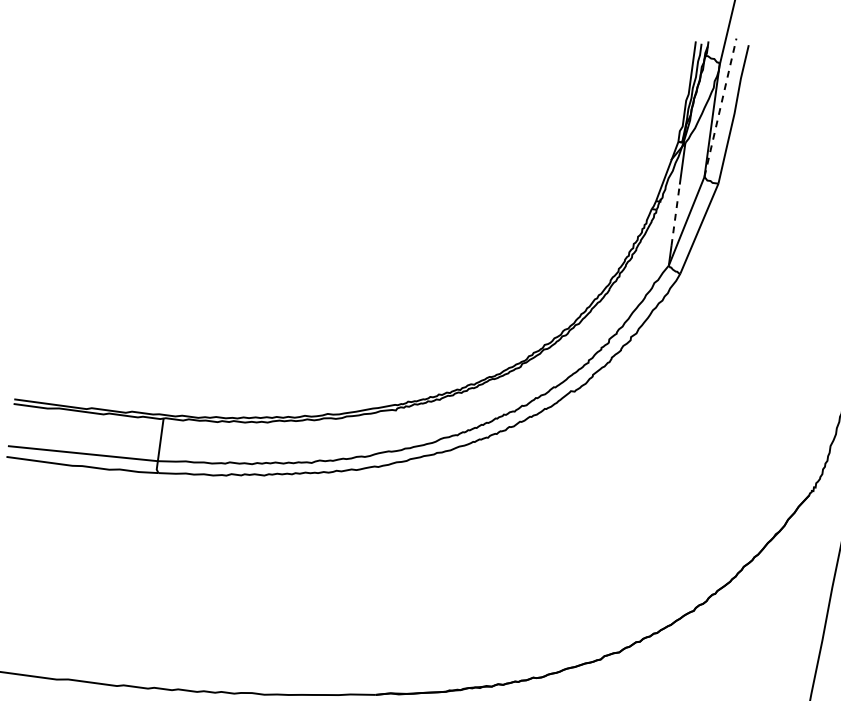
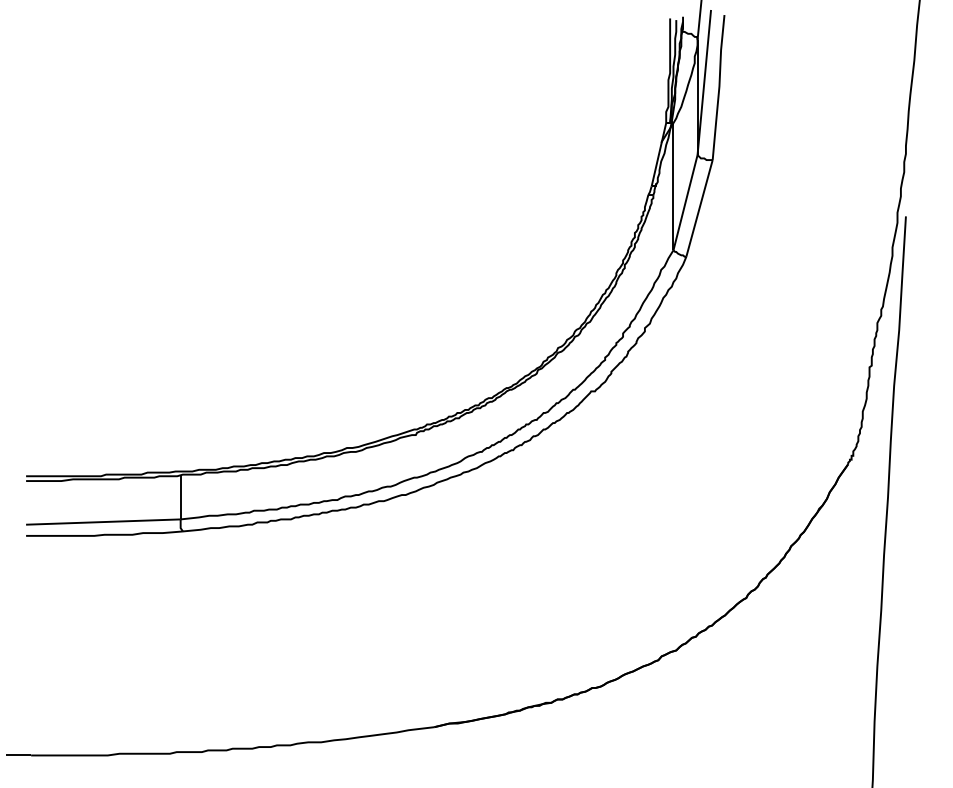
line: (720, 107) -> (704, 82), dashed -> solid
line: (675, 215) -> (673, 198), dashed -> solid

